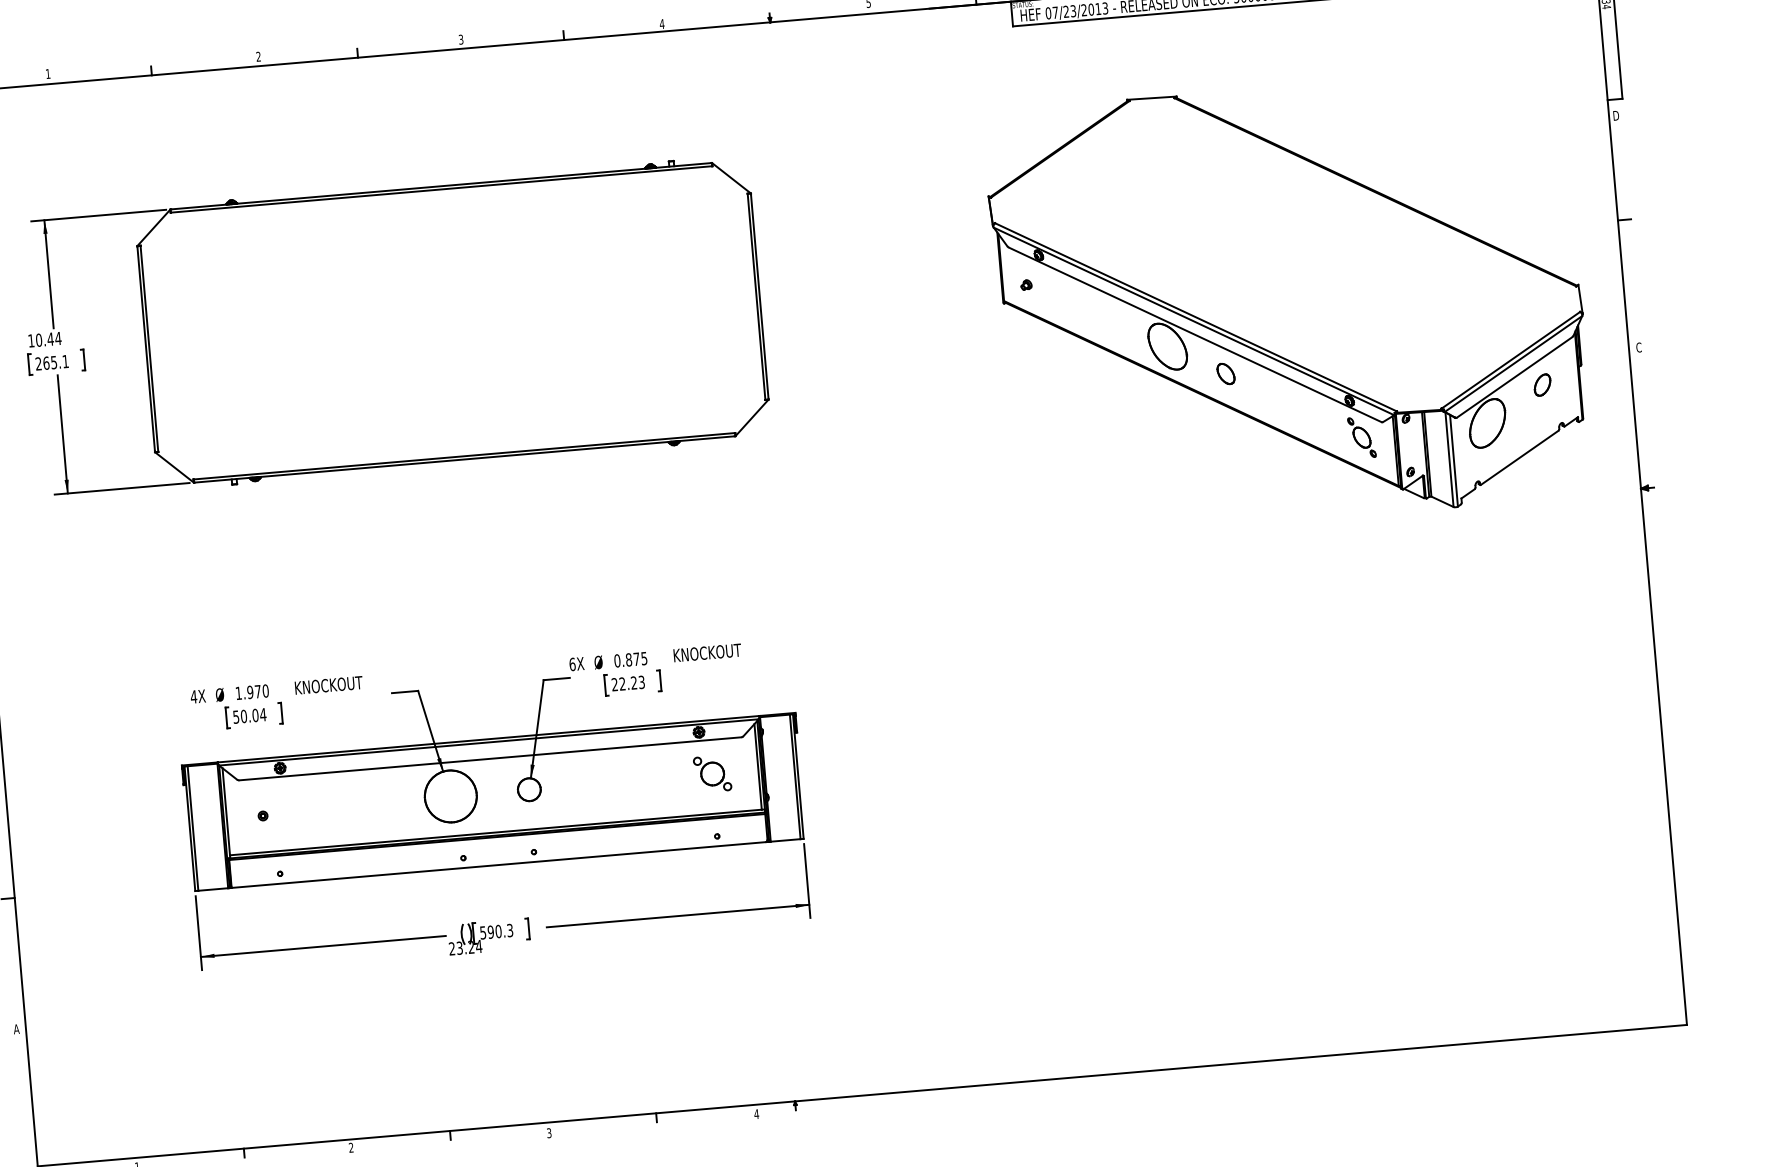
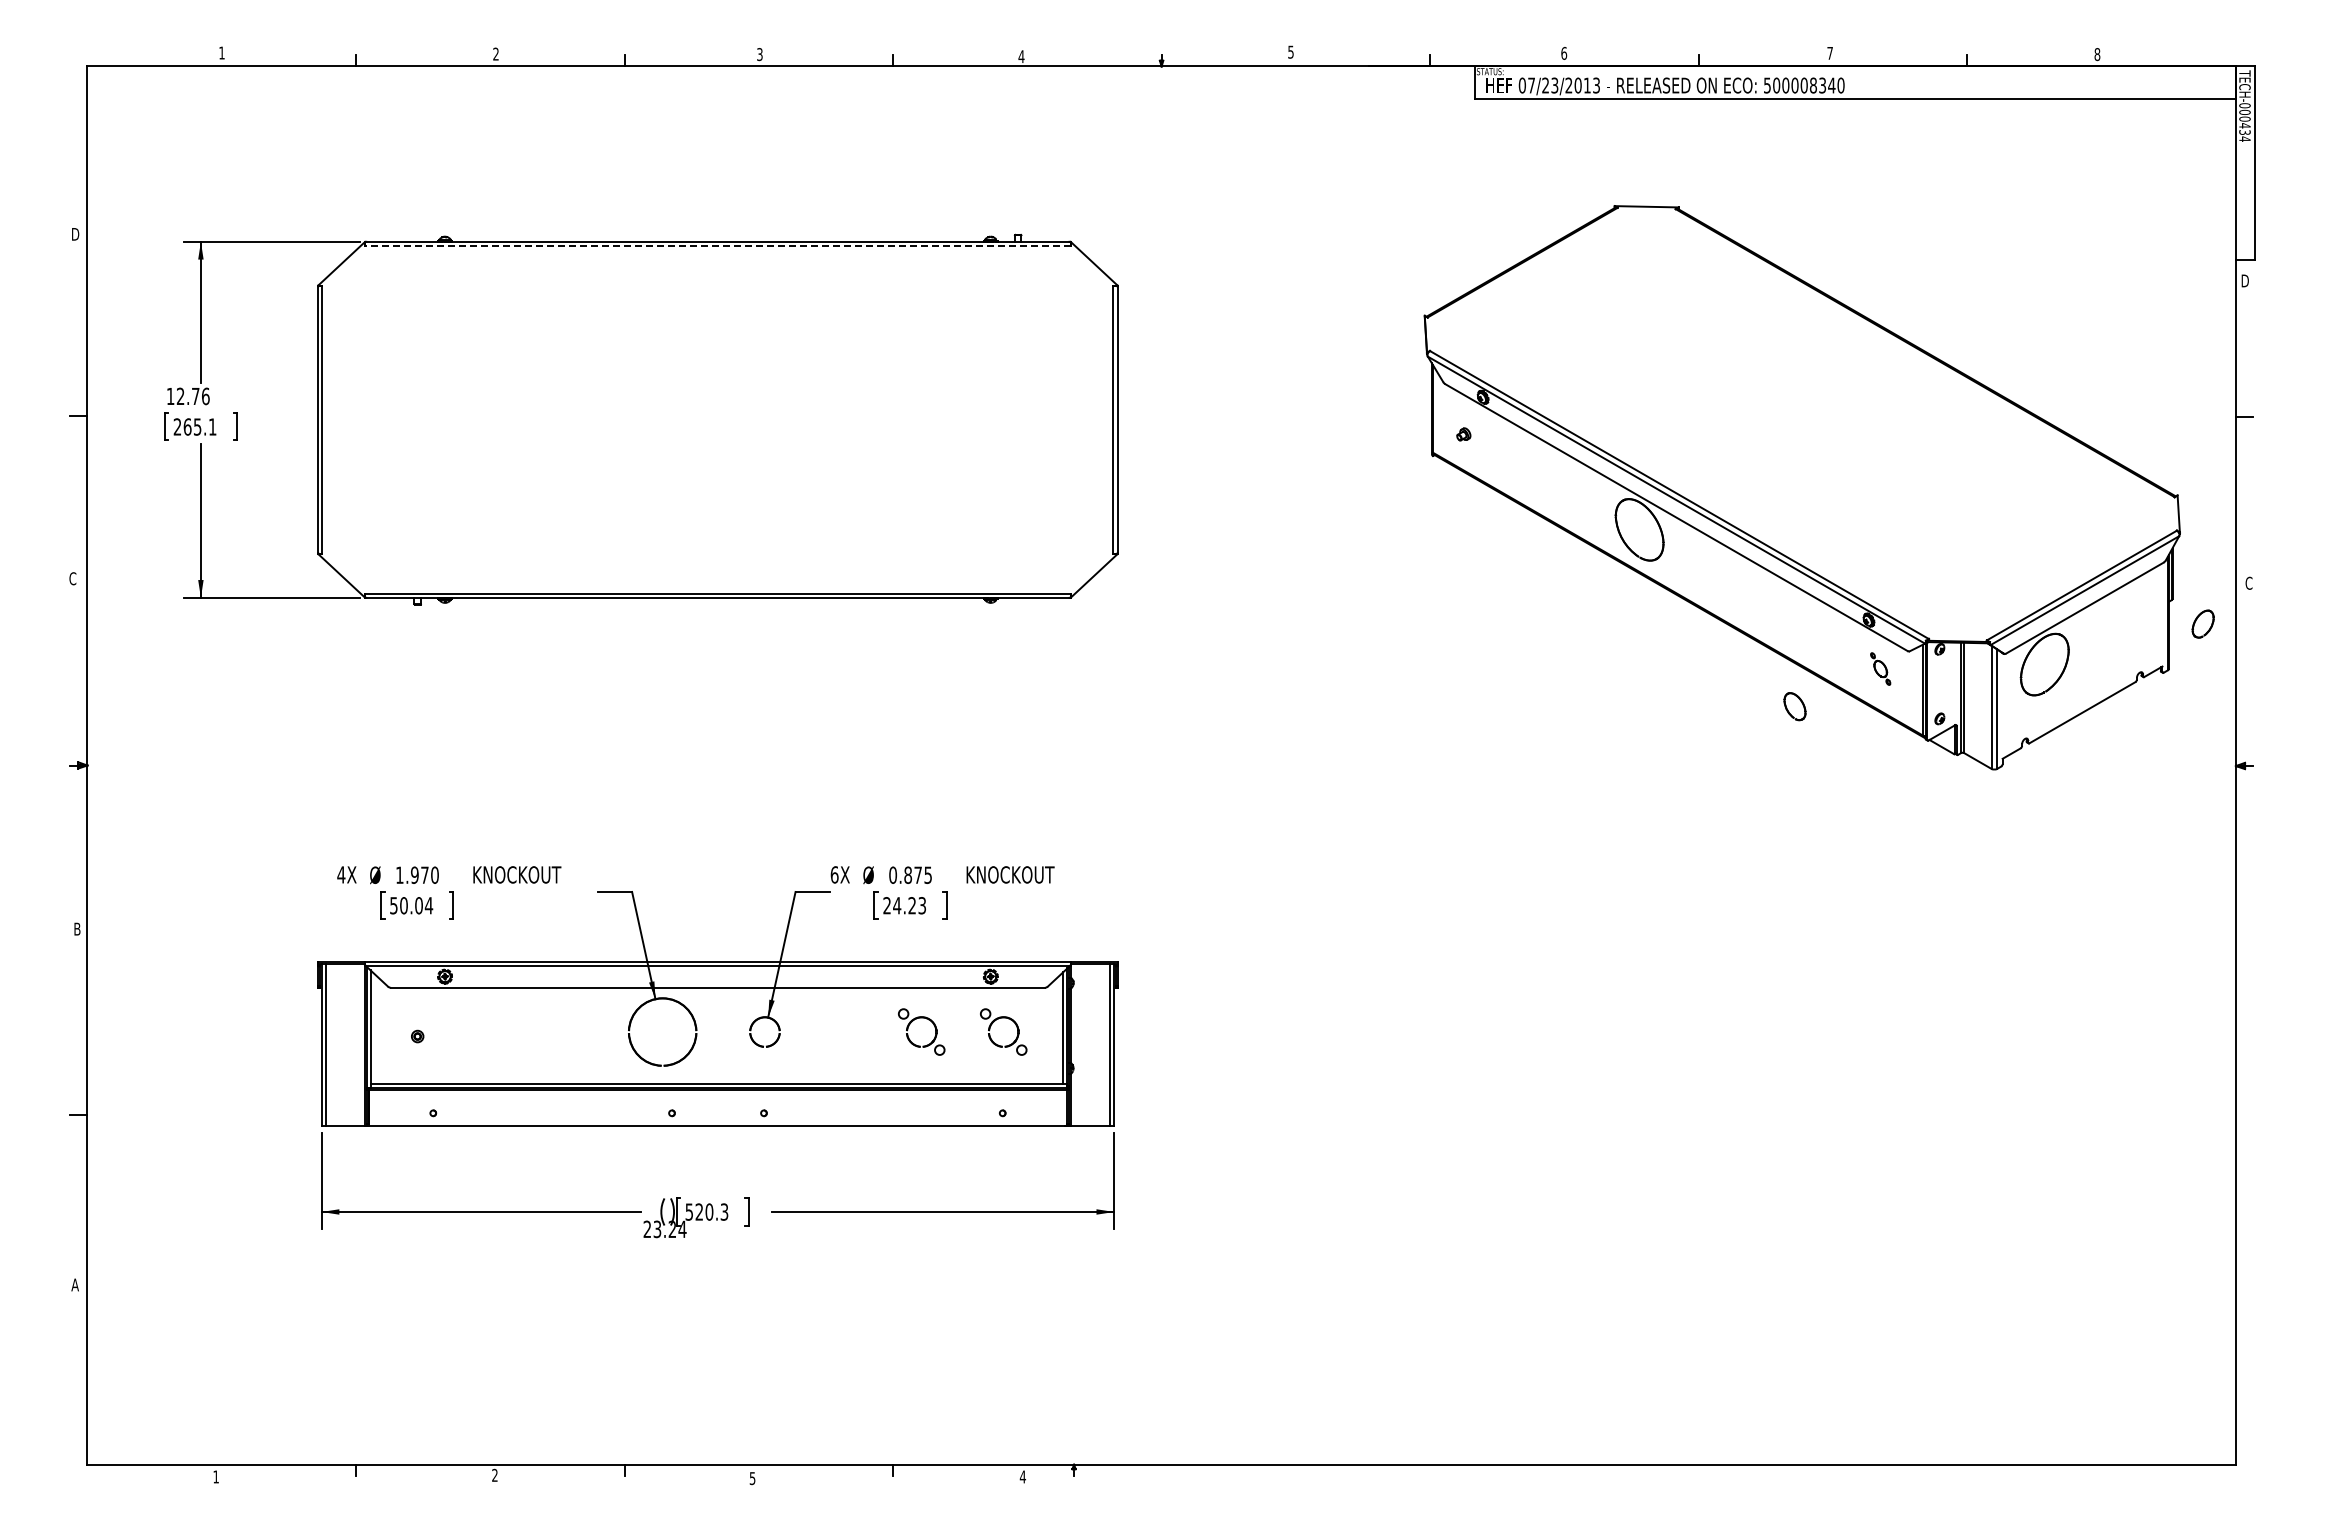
line: (441, 189) -> (717, 246), solid -> dashed
text: (48, 339) -> (192, 396), 10.44 -> 12.76
part: (1225, 373) -> (1794, 706), moved
part: (1542, 384) -> (2202, 623), moved
part: (1361, 437) -> (1880, 668), size x0.6
text: (622, 683) -> (897, 905), 22.23 -> 24.23
part: (642, 771) -> (913, 1021), added
text: (490, 931) -> (699, 1211), 590.3 -> 520.3
text: (549, 1132) -> (752, 1477), 3 -> 5

